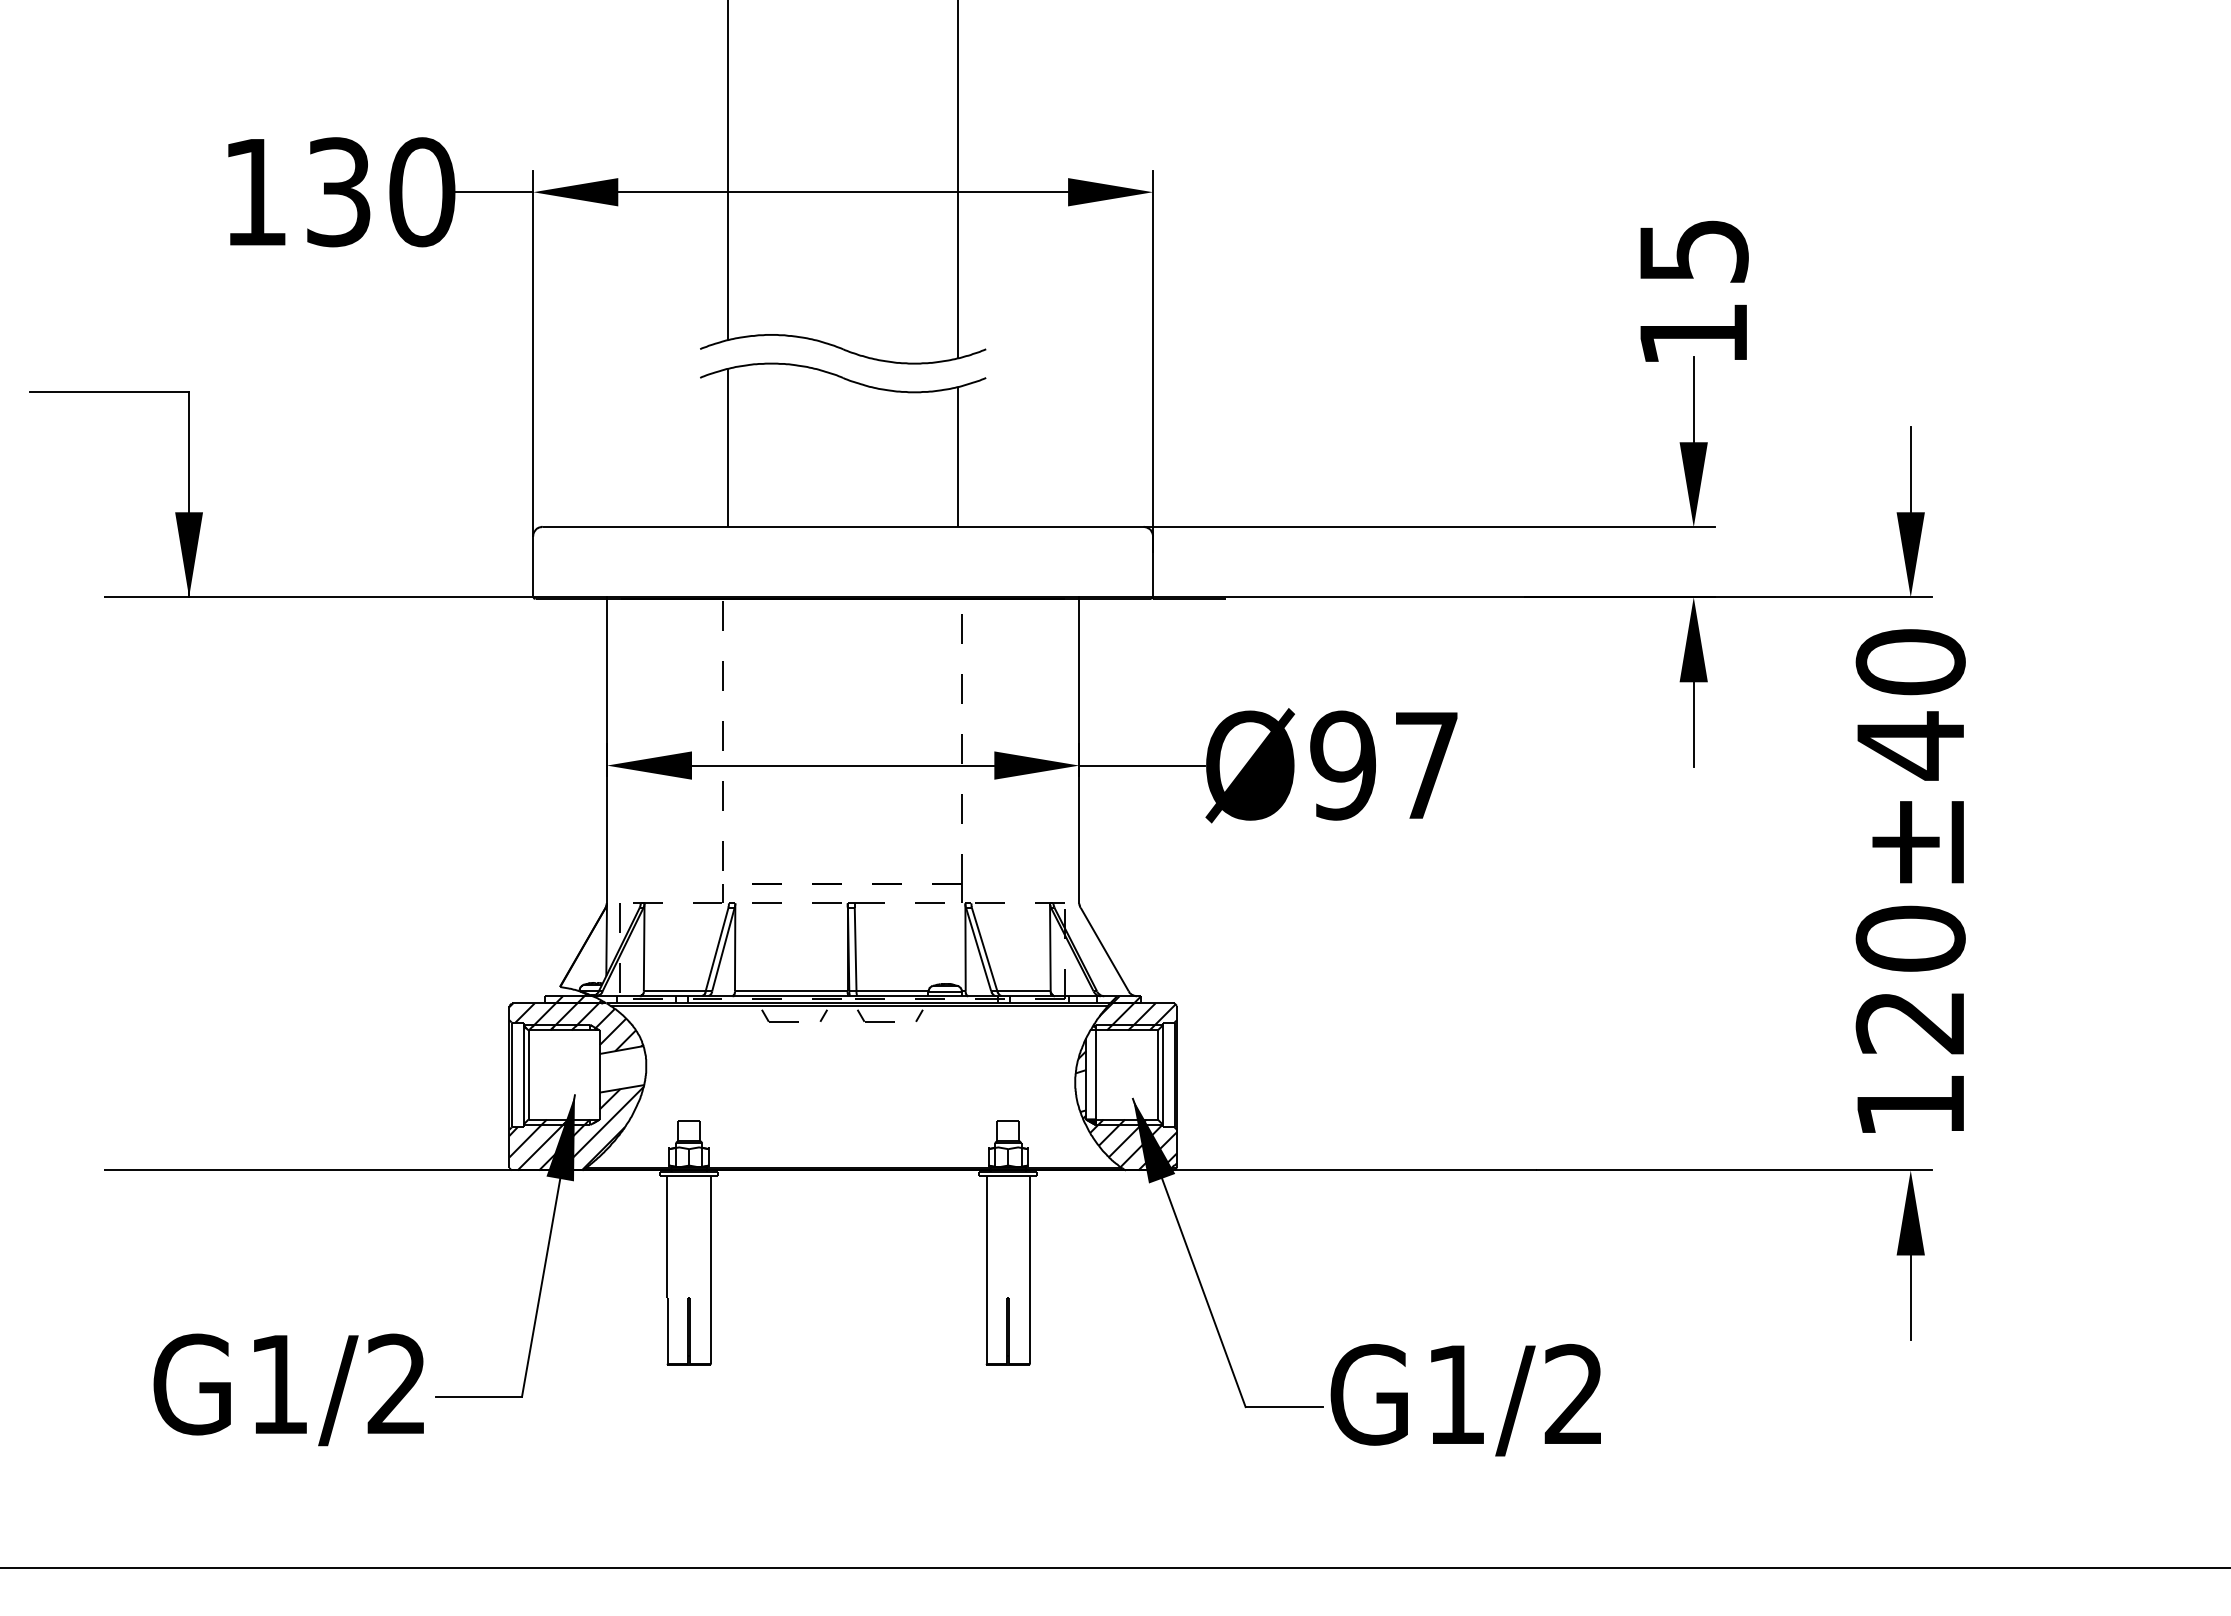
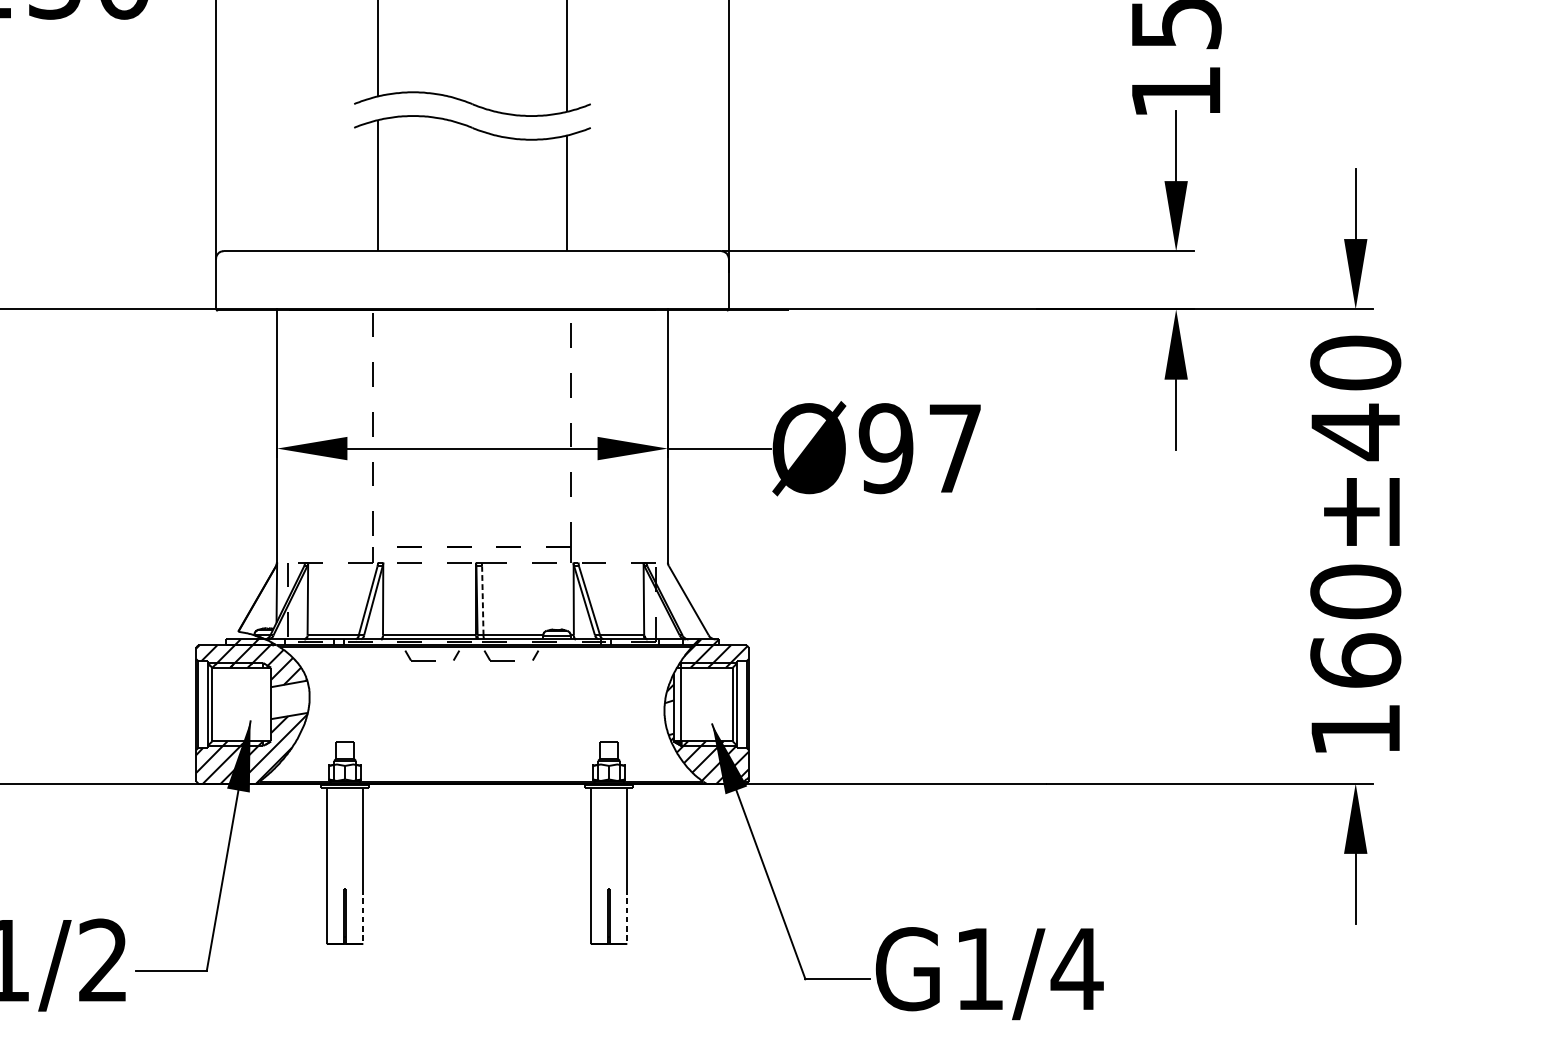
line: (855, 949) -> (482, 600), solid -> dashed
text: (1910, 1021) -> (1355, 660), 120±40 -> 160±40
line: (710, 1331) -> (362, 916), solid -> dashed
line: (1029, 1331) -> (626, 916), solid -> dashed
text: (1573, 1393) -> (1076, 968), G1/2 -> G1/4

